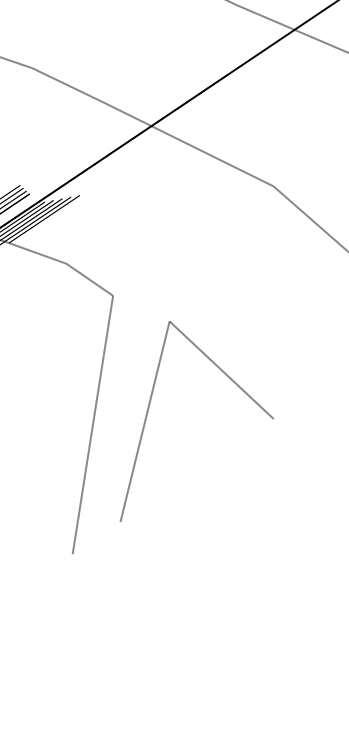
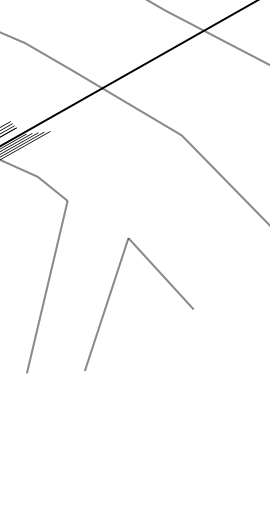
line: (149, 409) -> (110, 296), moved

